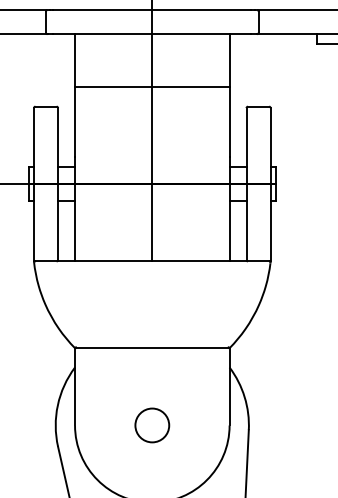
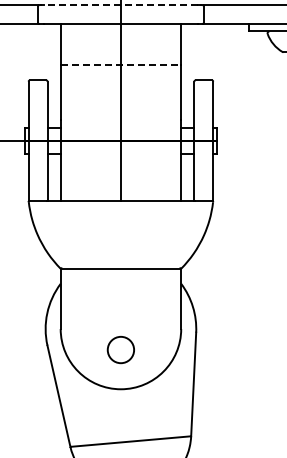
line: (151, 10) -> (120, 5), solid -> dashed
line: (153, 87) -> (121, 65), solid -> dashed
circle: (151, 426) -> (120, 350), moved

